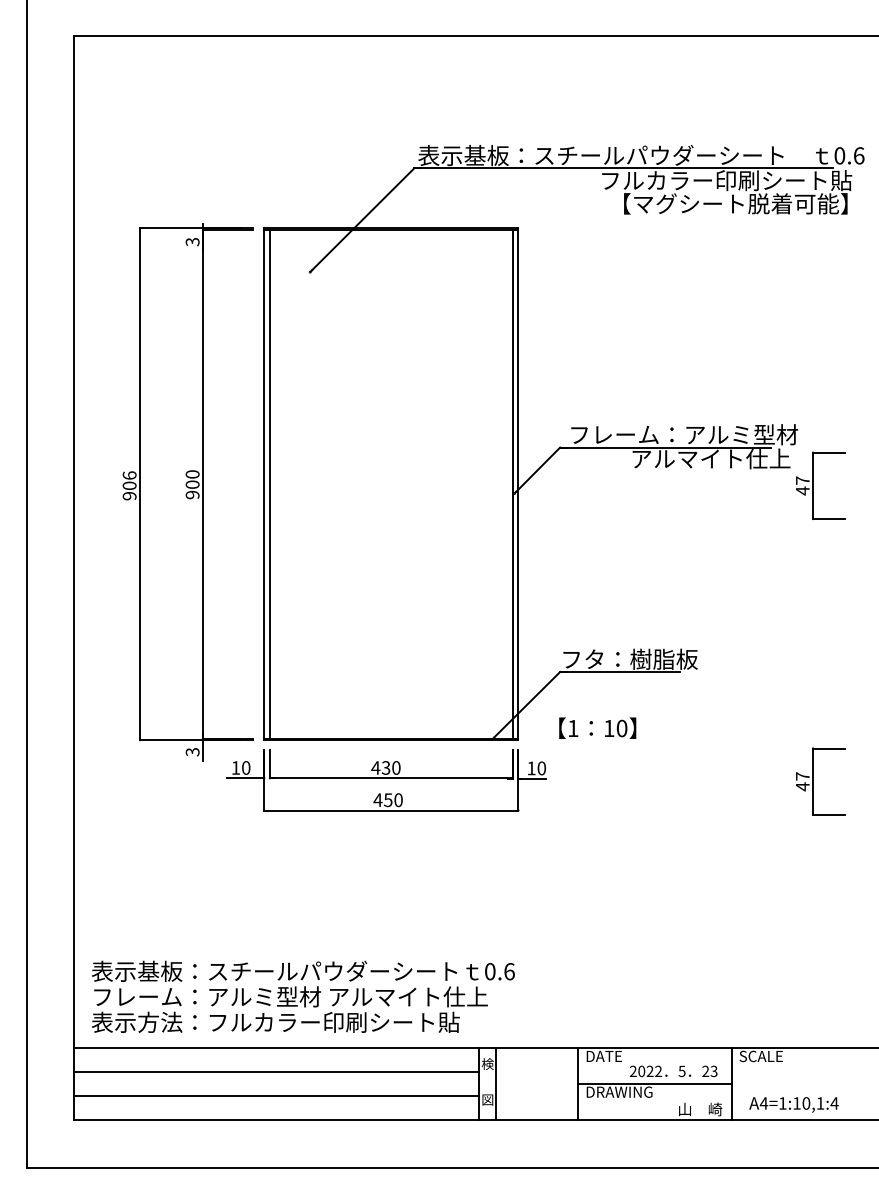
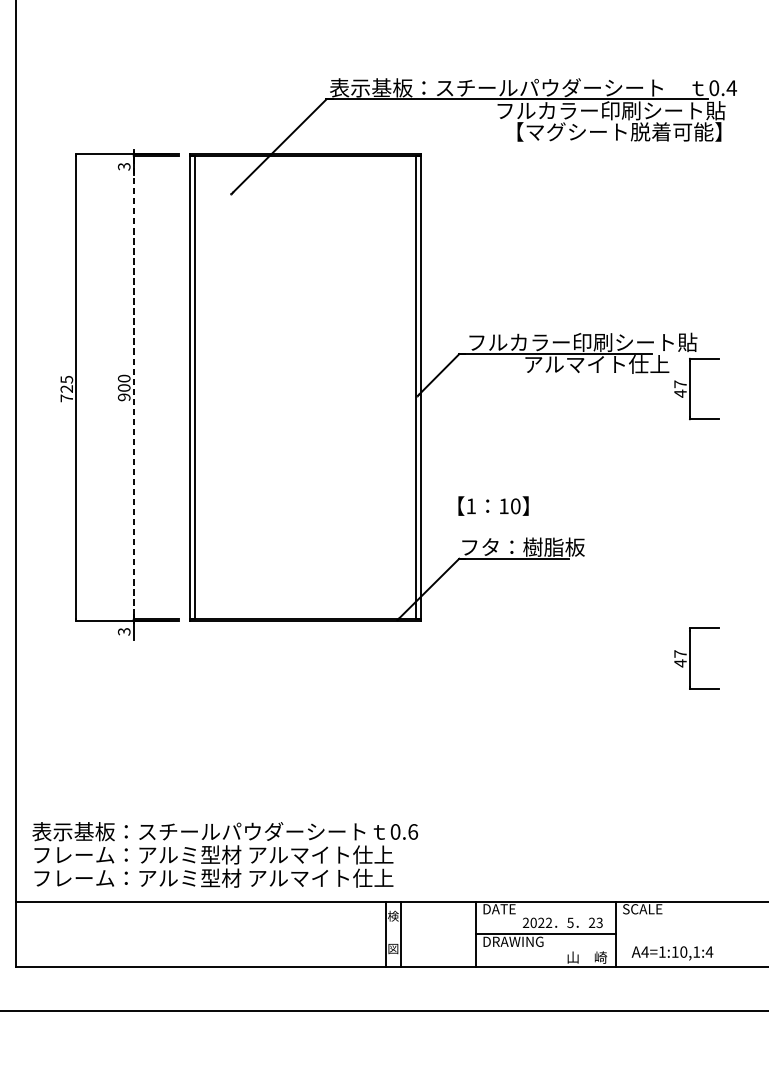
text: (858, 155) -> (731, 87), 0.6 -> 0.4
text: (706, 434) -> (592, 342), フレーム：アルミ型材 -> フルカラー印刷シート貼
line: (203, 484) -> (134, 387), solid -> dashed
text: (129, 485) -> (66, 388), 906 -> 725
text: (597, 727) -> (493, 505), moved
part: (386, 780) -> (300, 657), removed
text: (289, 1021) -> (212, 877), 表示方法：フルカラー印刷シート貼 -> フレーム：アルミ型材 アルマイト仕上
line: (276, 1071) -> (200, 922), removed
line: (276, 1095) -> (200, 944), removed

